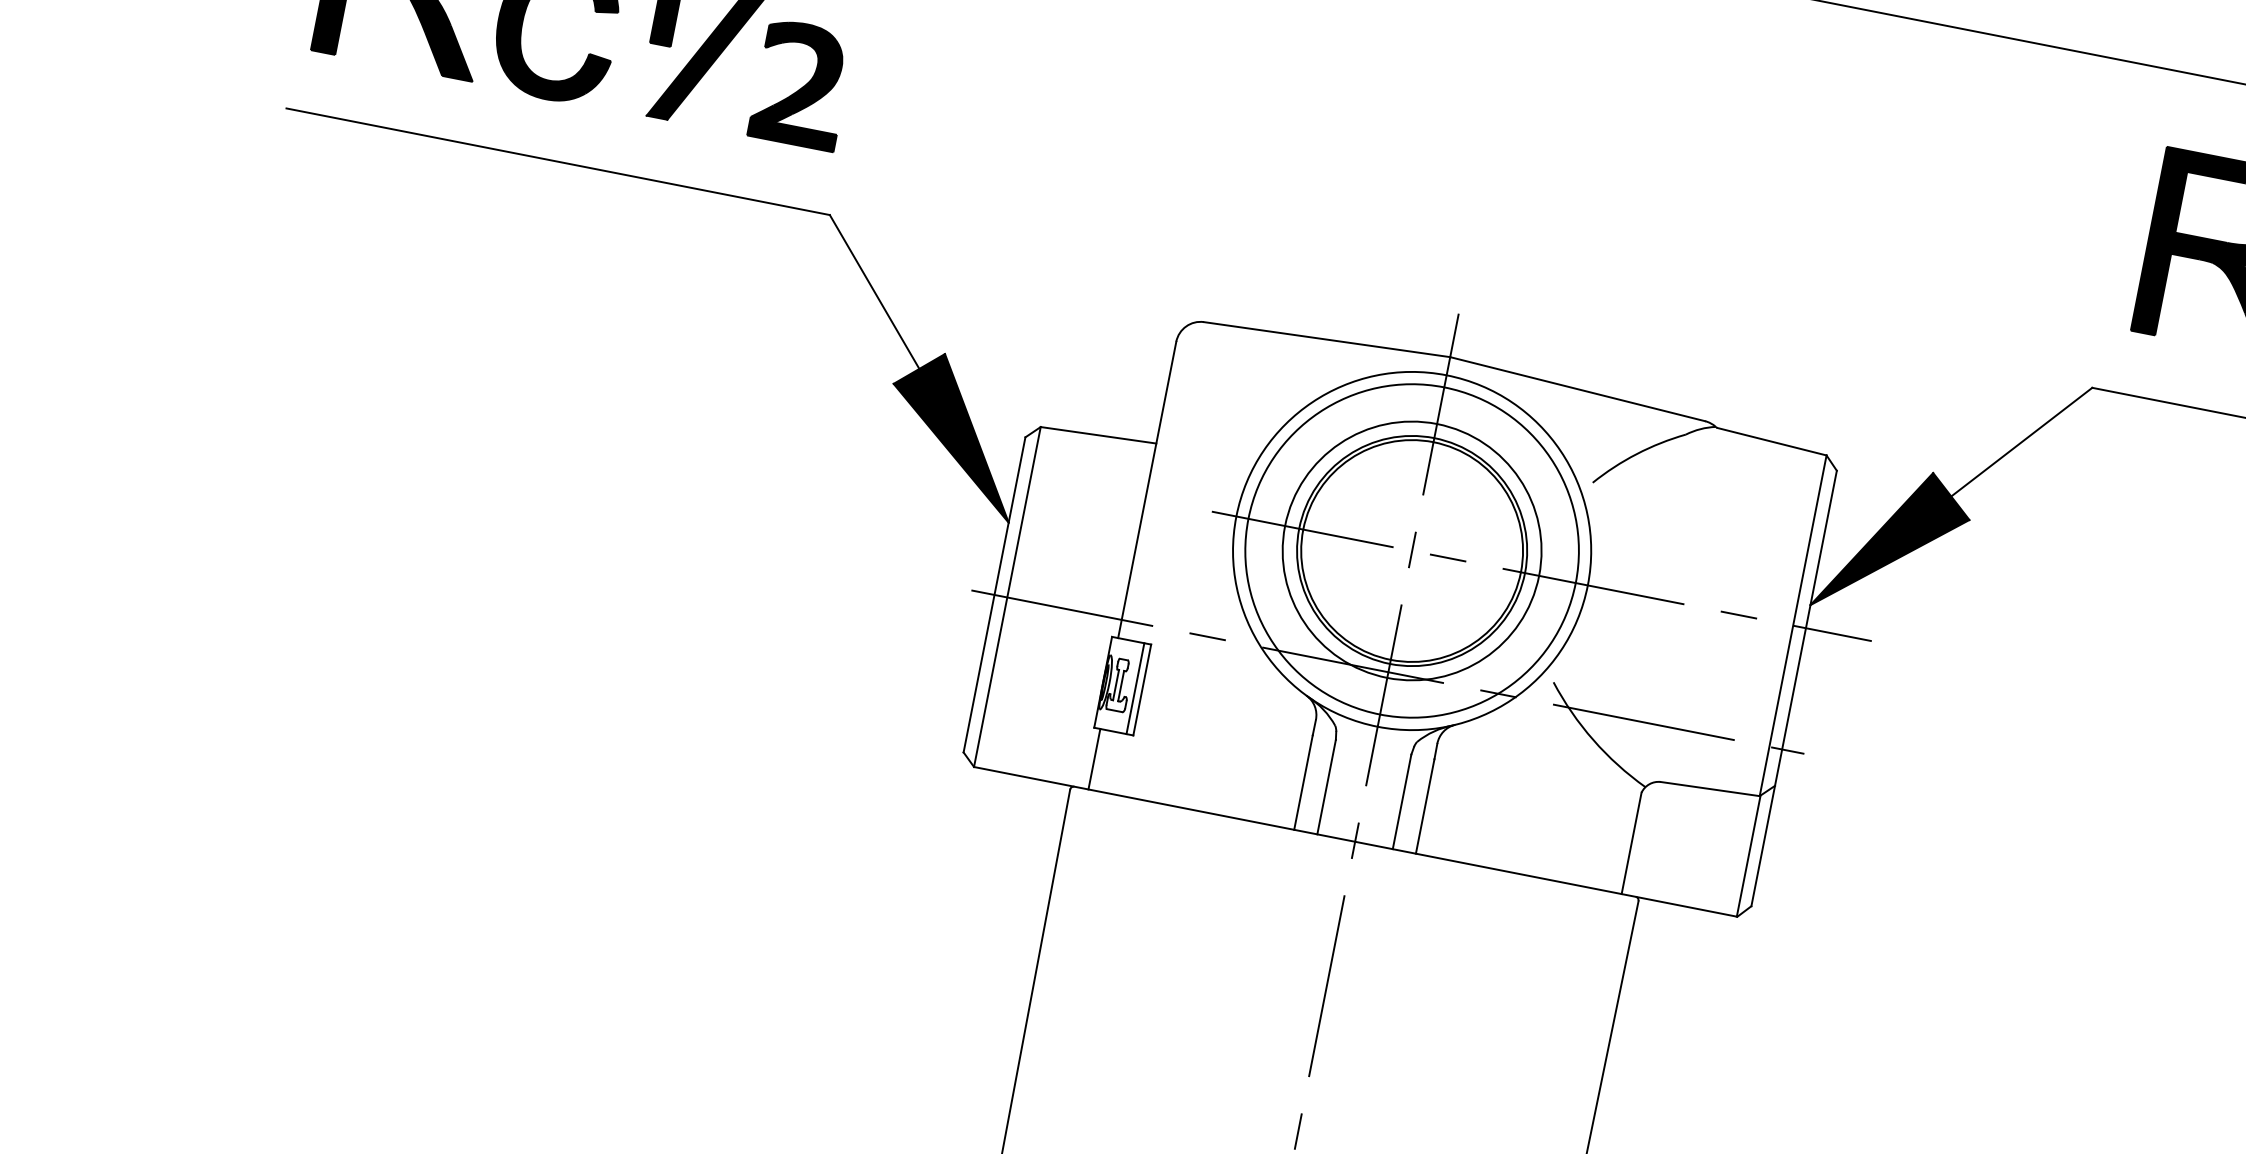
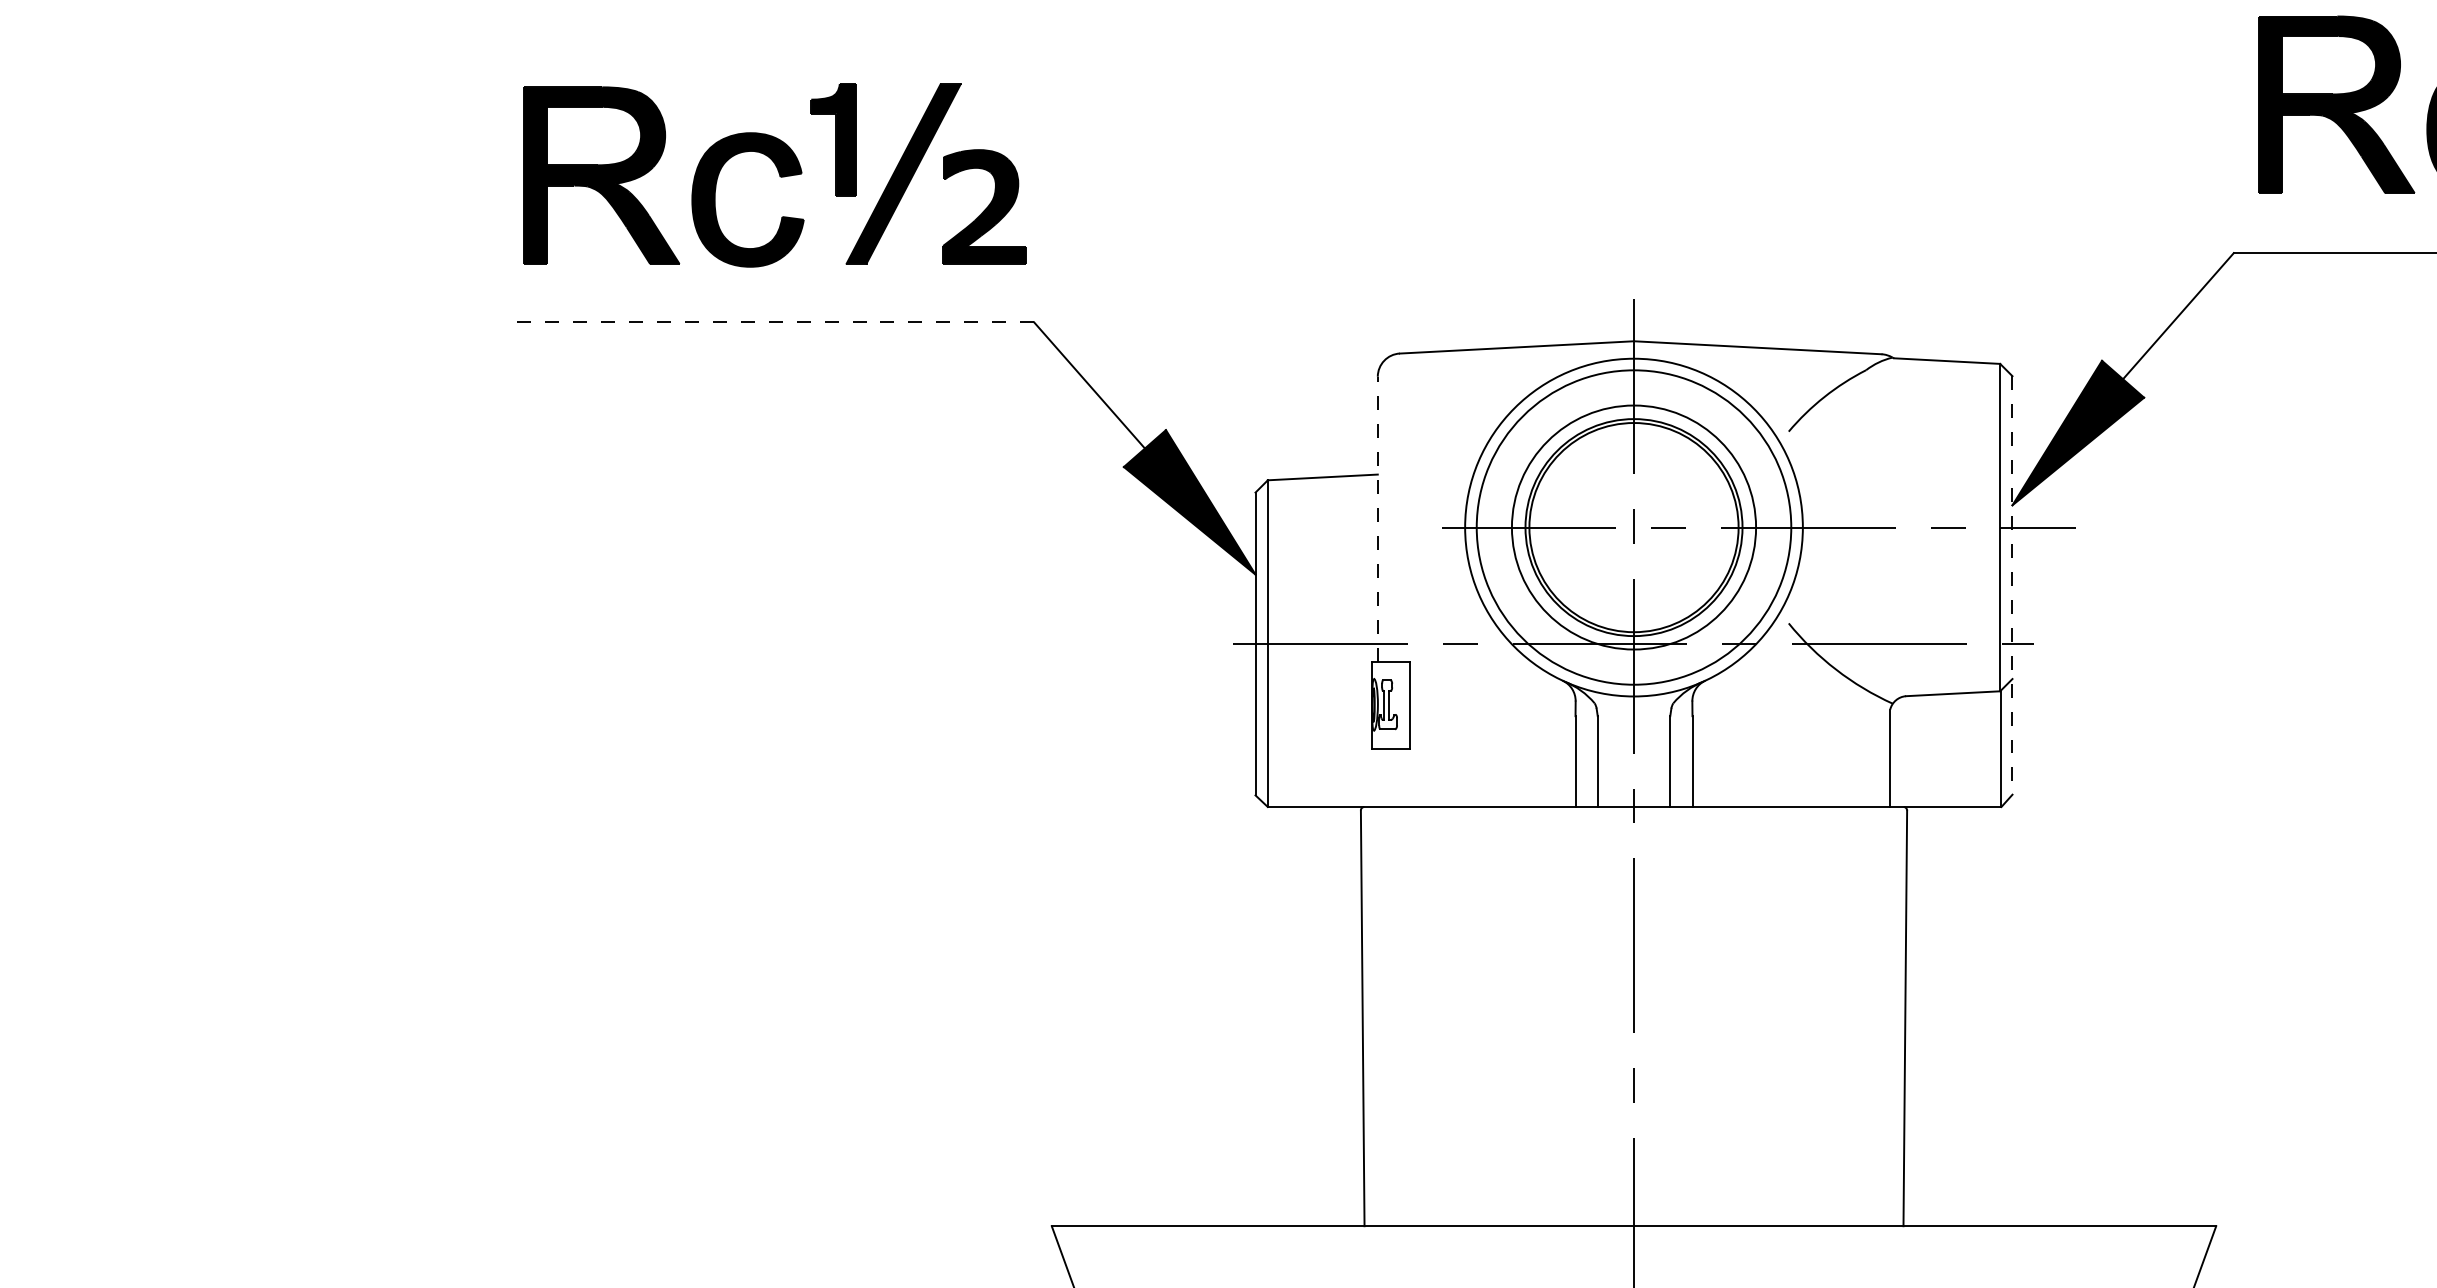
line: (557, 161) -> (772, 322), solid -> dashed
line: (1147, 489) -> (1377, 518), solid -> dashed
line: (1135, 687) -> (1402, 704), removed
line: (1794, 688) -> (2012, 585), solid -> dashed
line: (1094, 758) -> (1377, 777), removed

